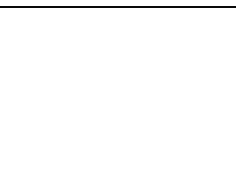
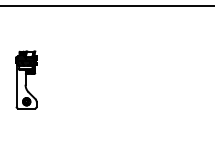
part: (28, 87) -> (25, 79), added

